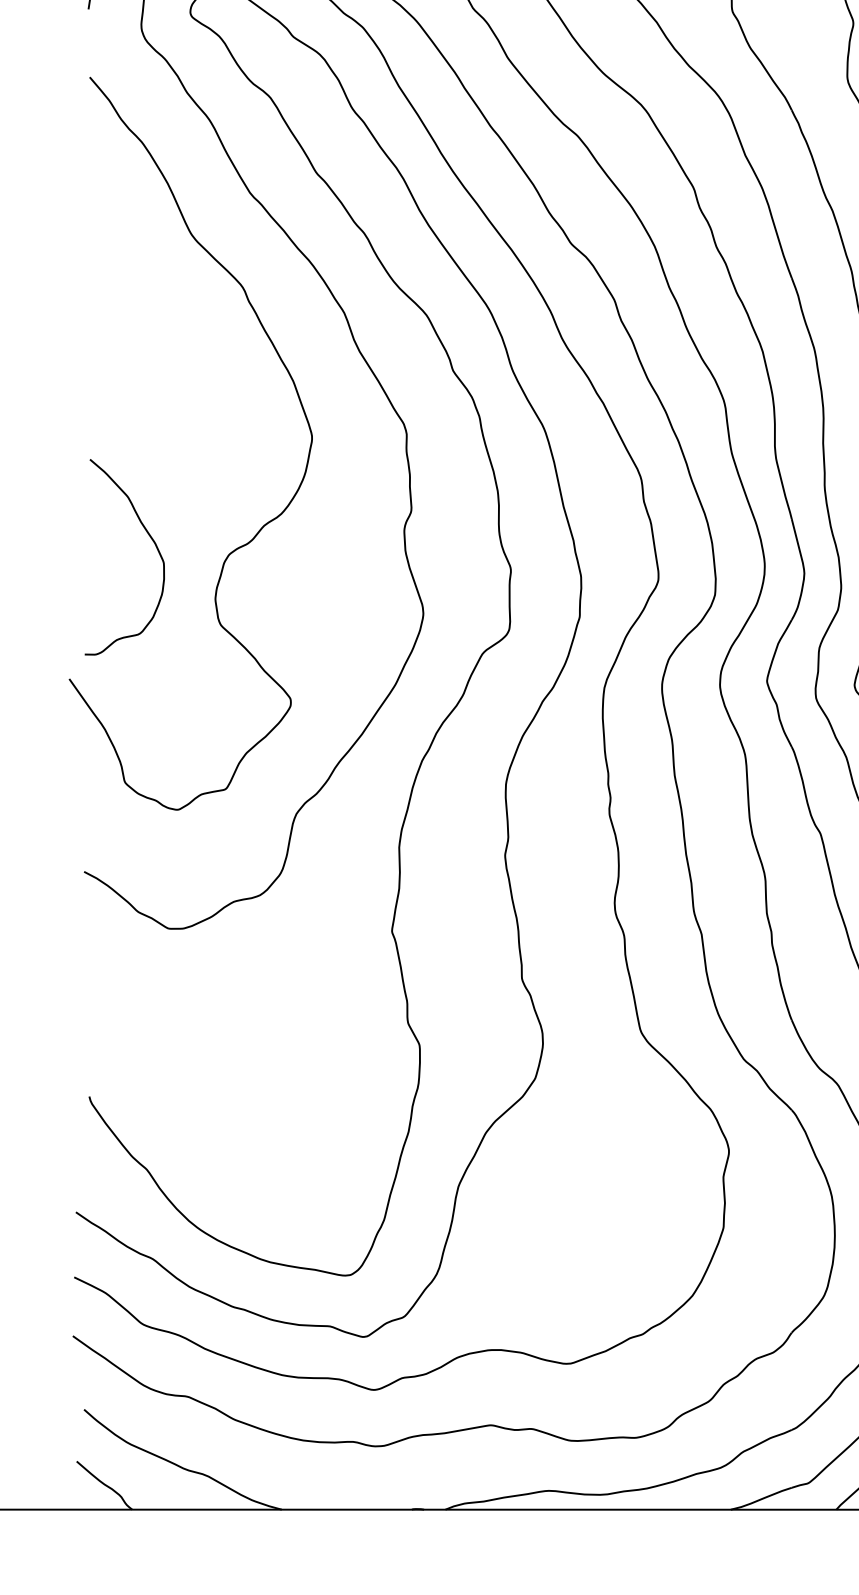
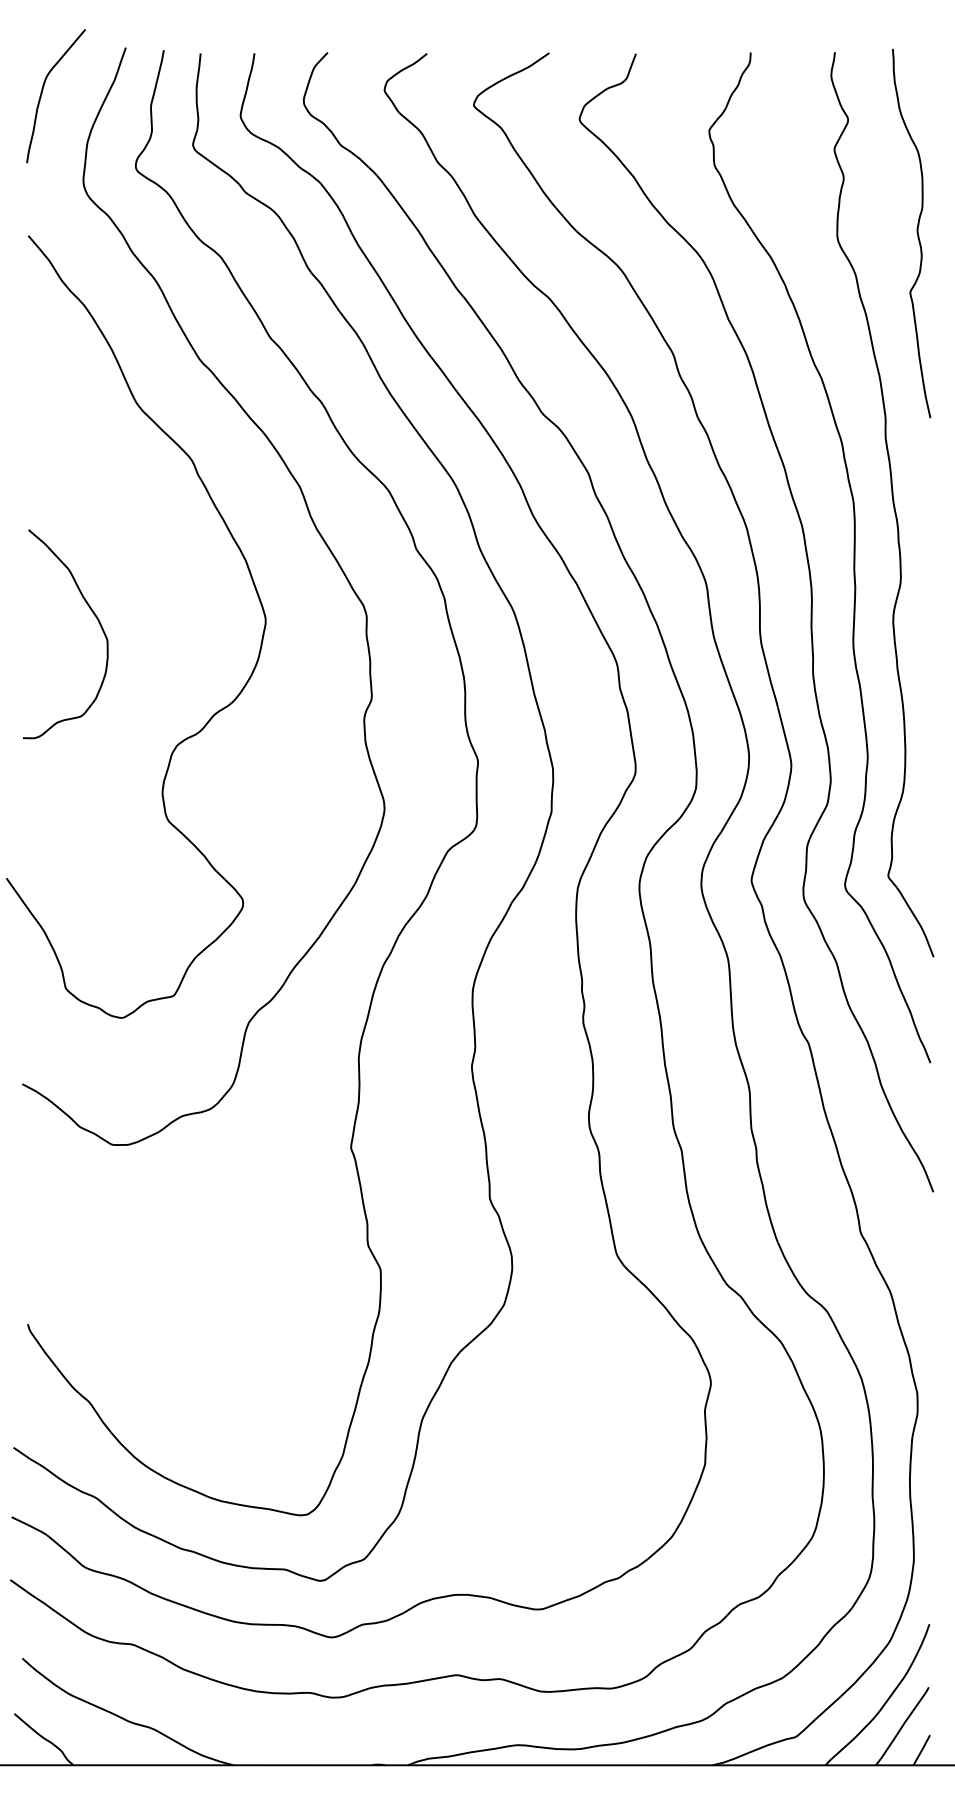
curve: (150, 538) -> (93, 614), moved

